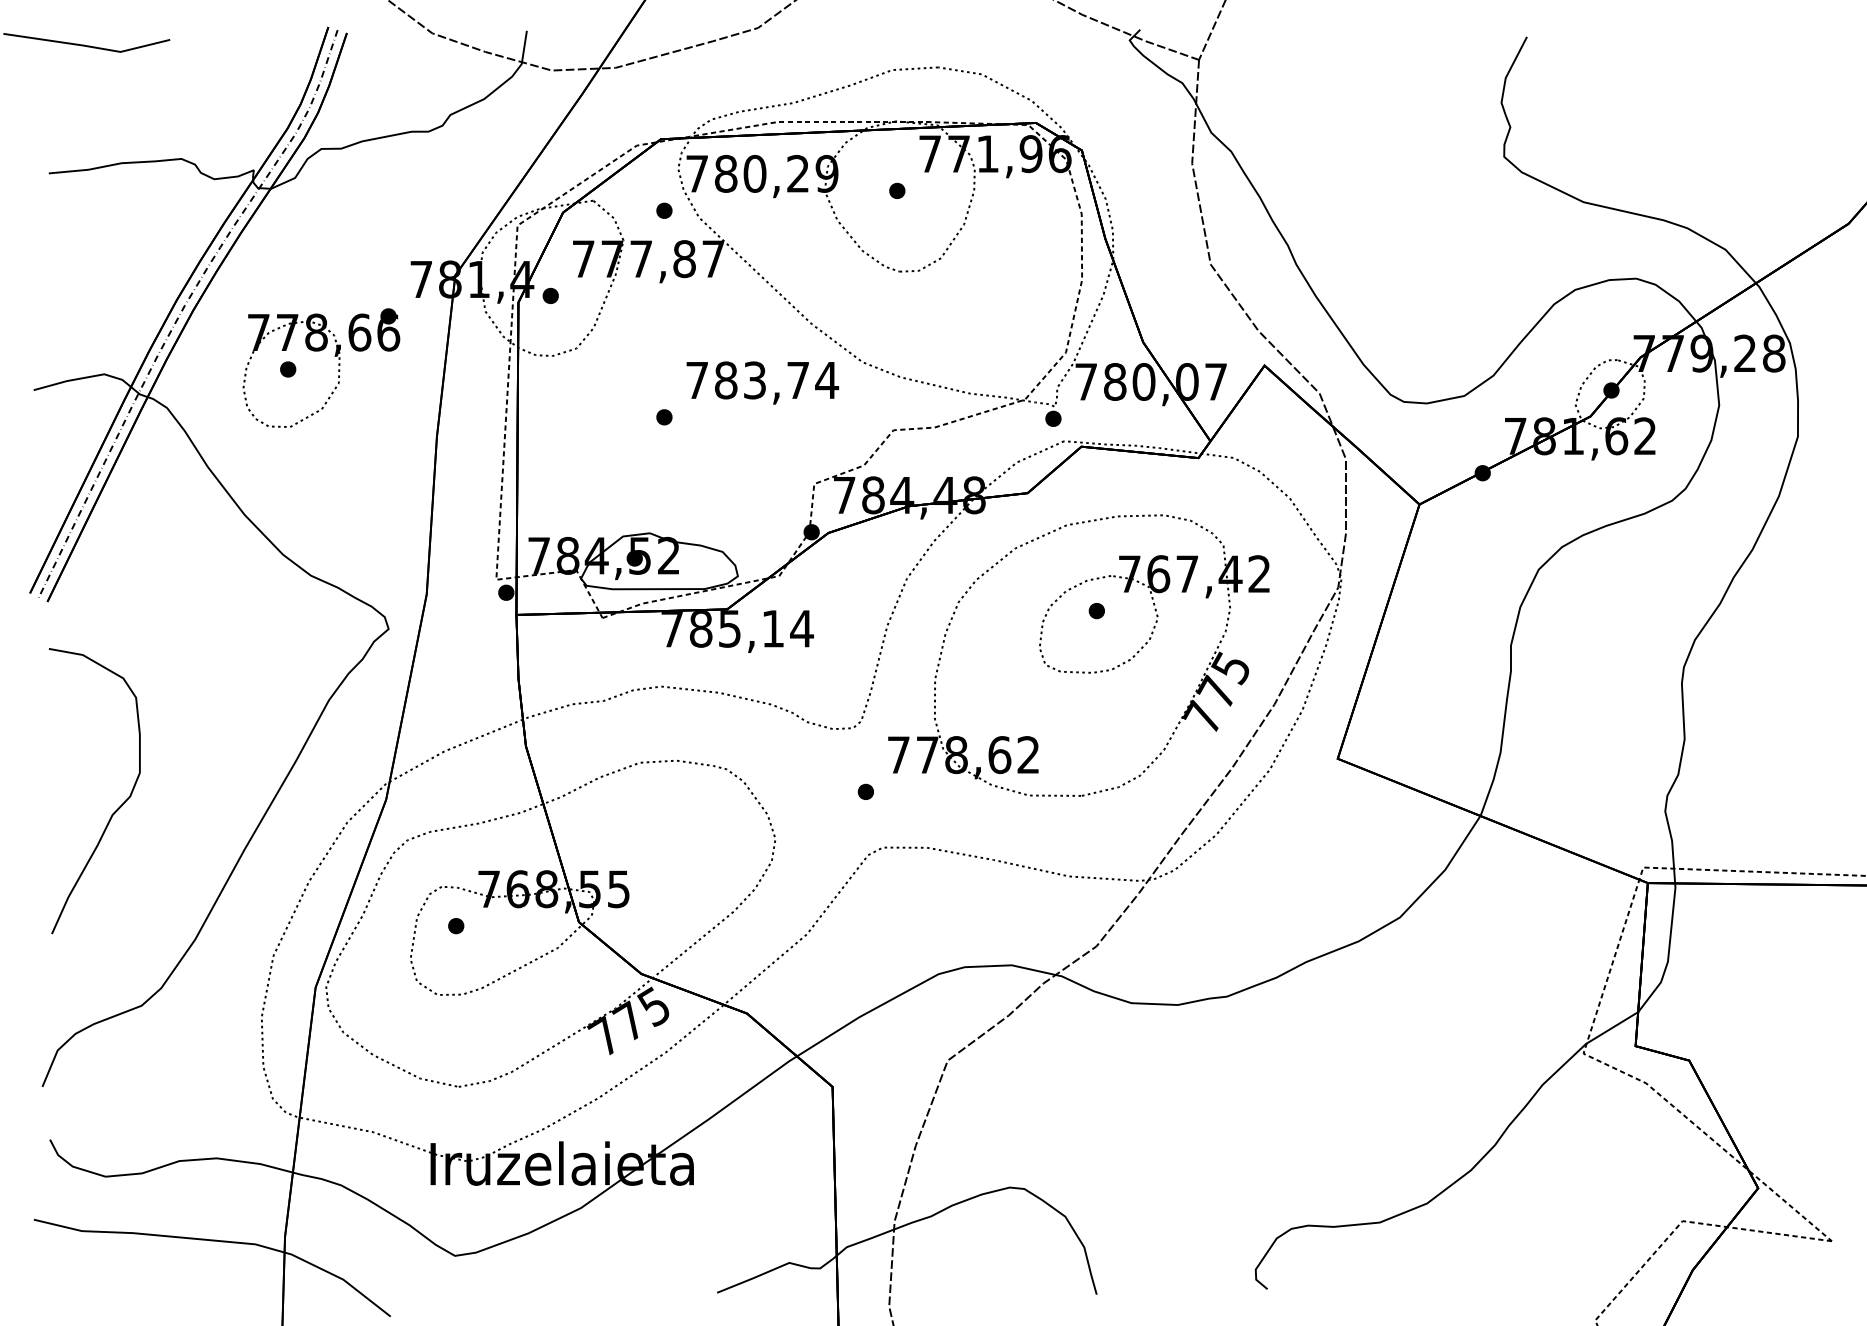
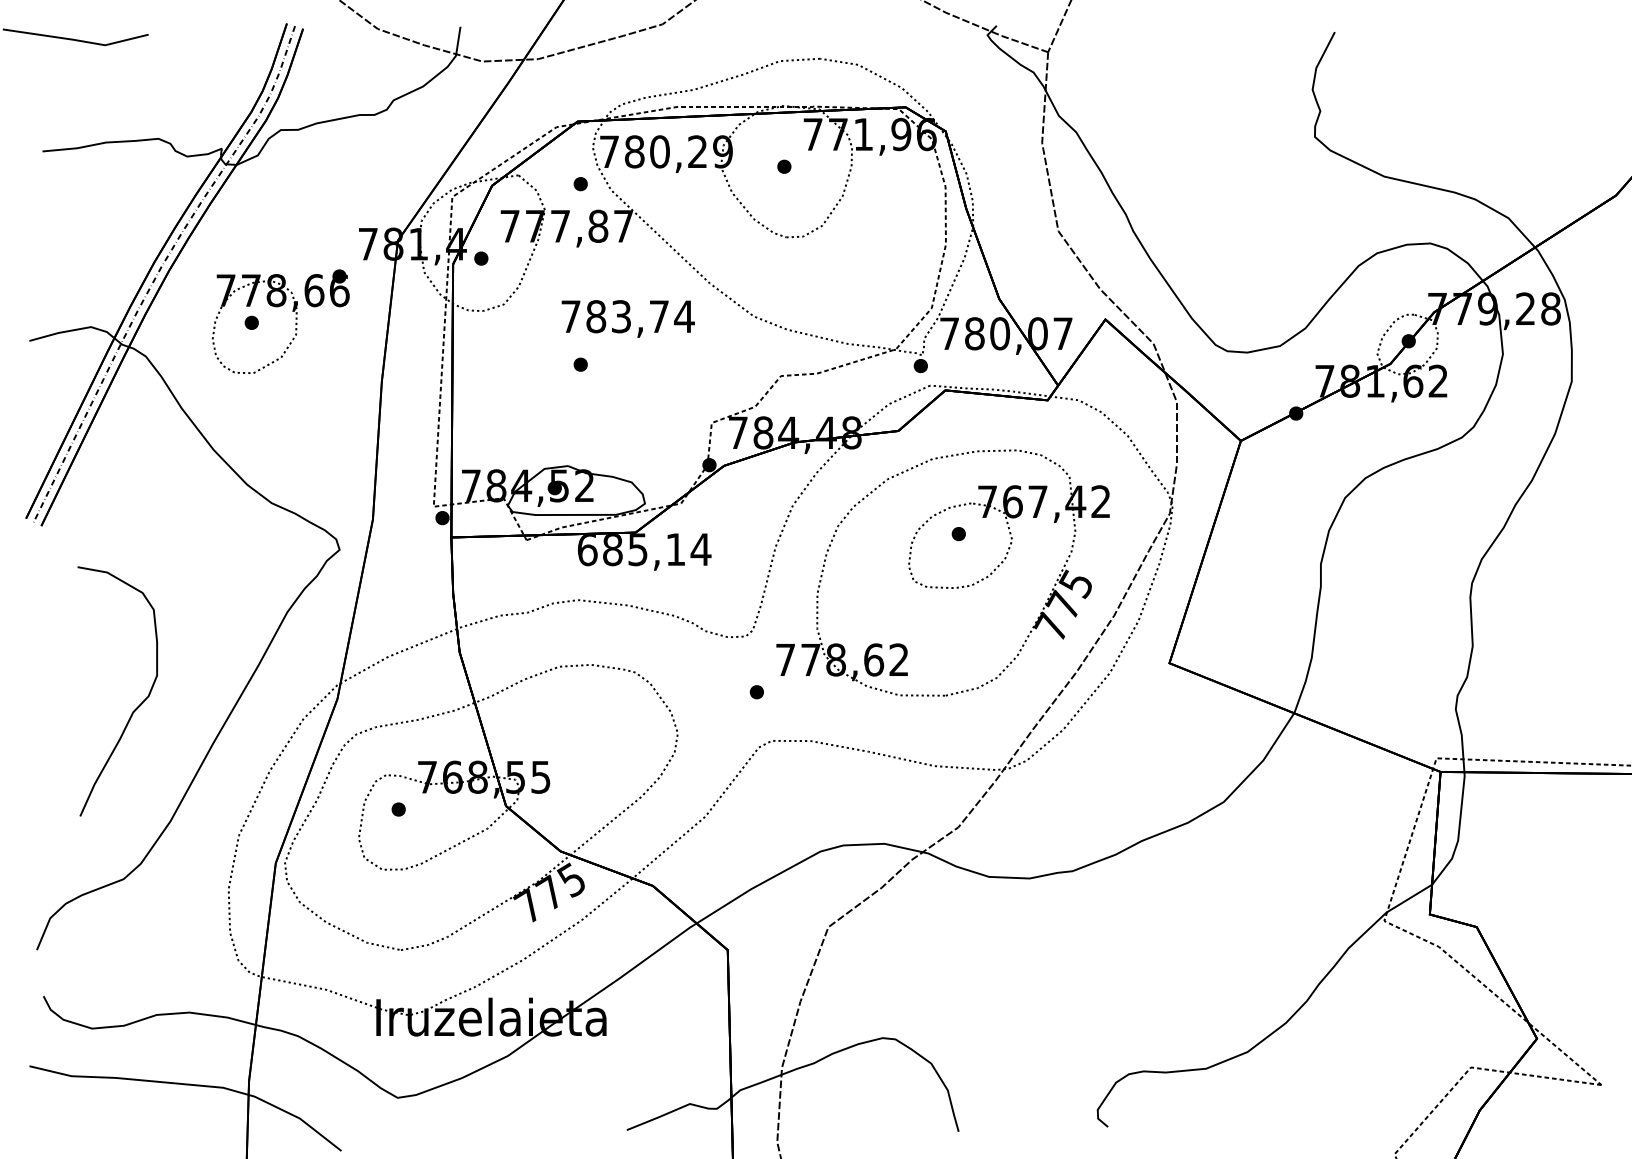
text: (762, 382) -> (628, 318), moved
text: (672, 629) -> (587, 550), 785,14 -> 685,14
curve: (114, 811) -> (134, 709), moved

